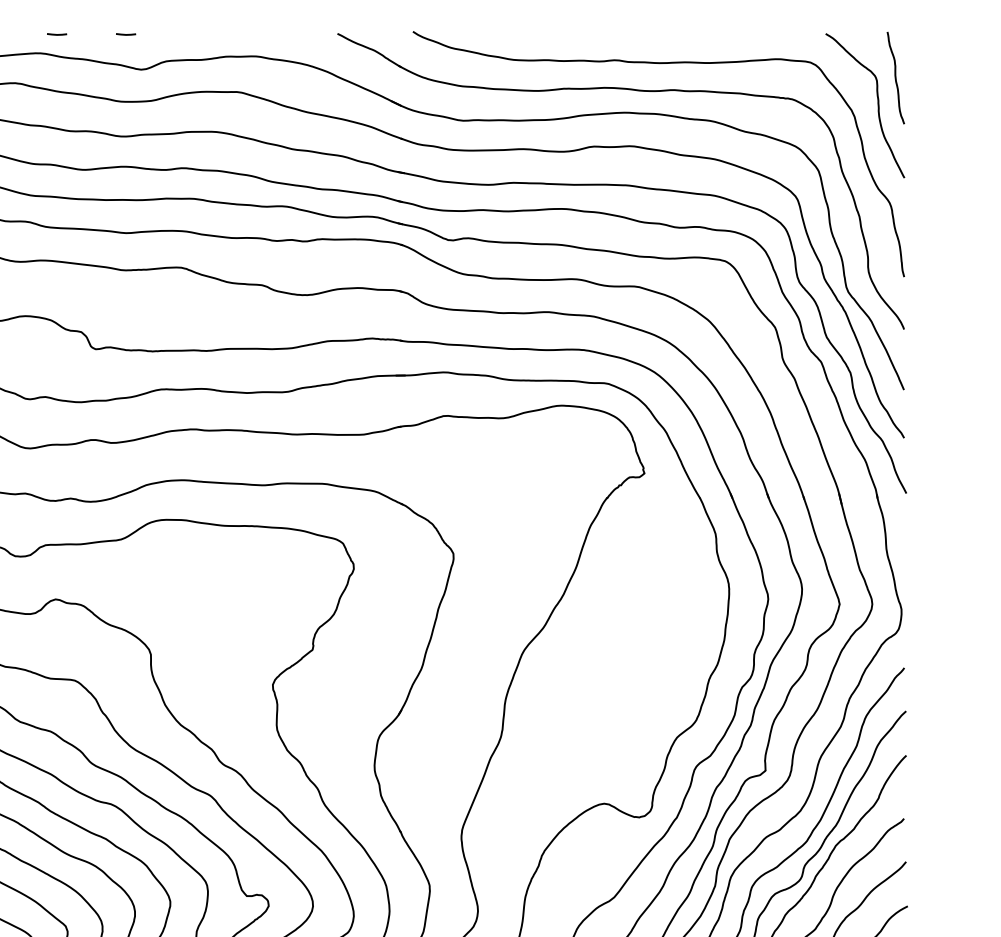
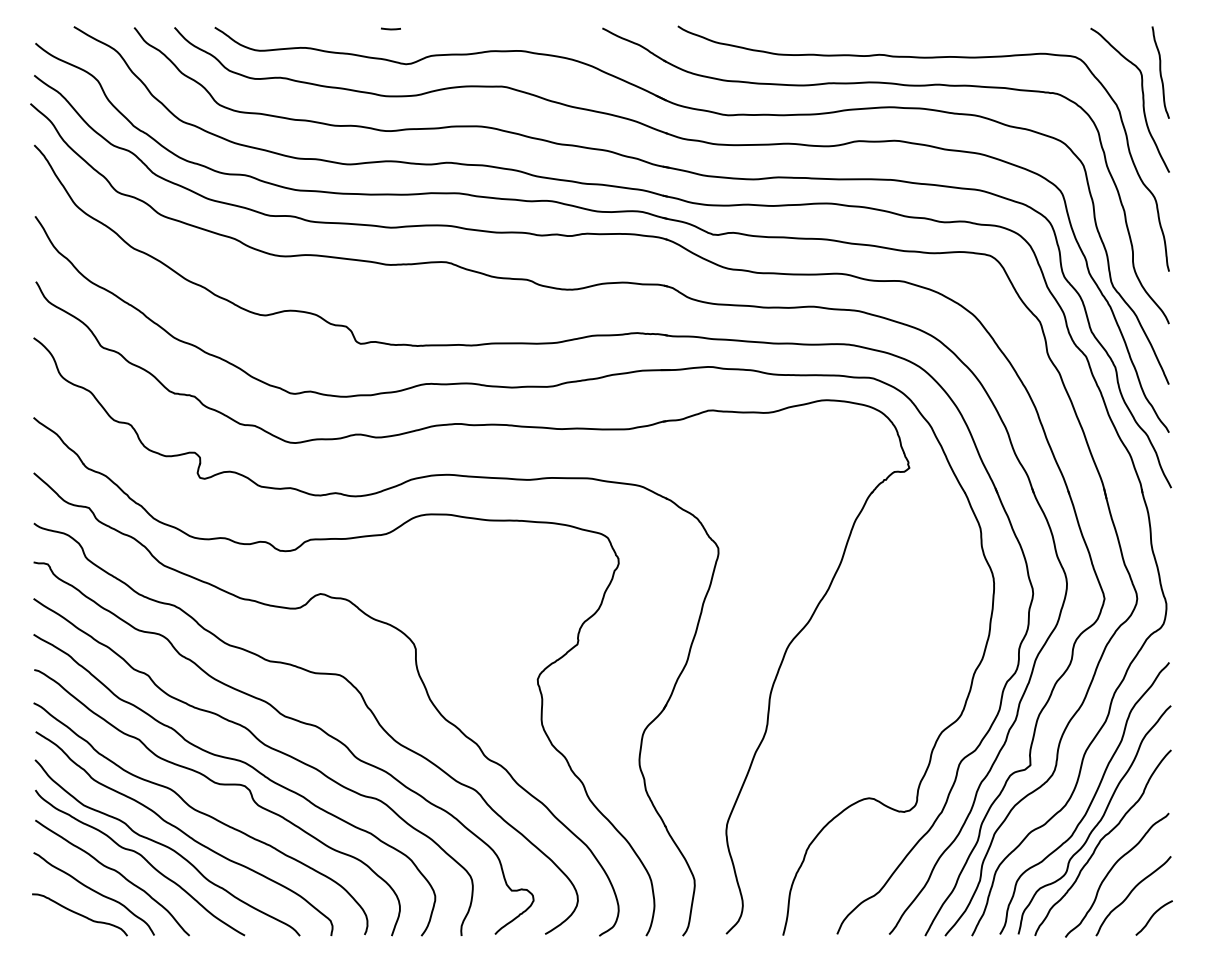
line: (56, 33) -> (321, 28), removed

